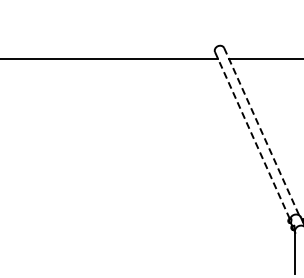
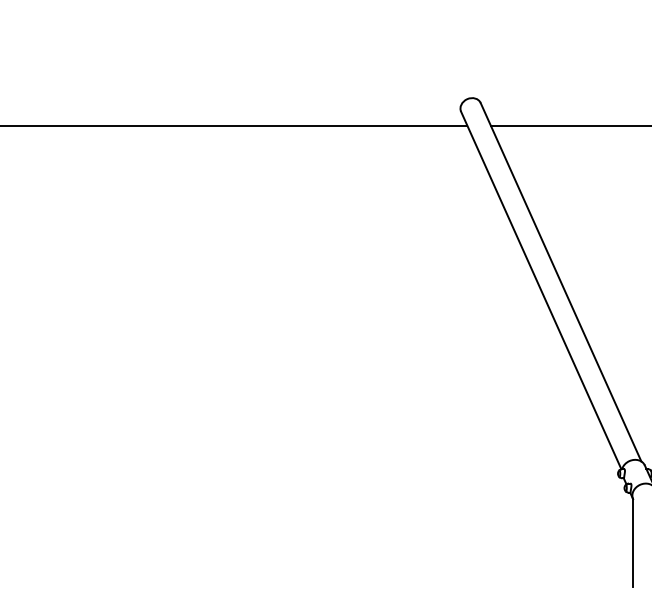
line: (261, 131) -> (560, 281), dashed -> solid
line: (252, 135) -> (541, 290), dashed -> solid

